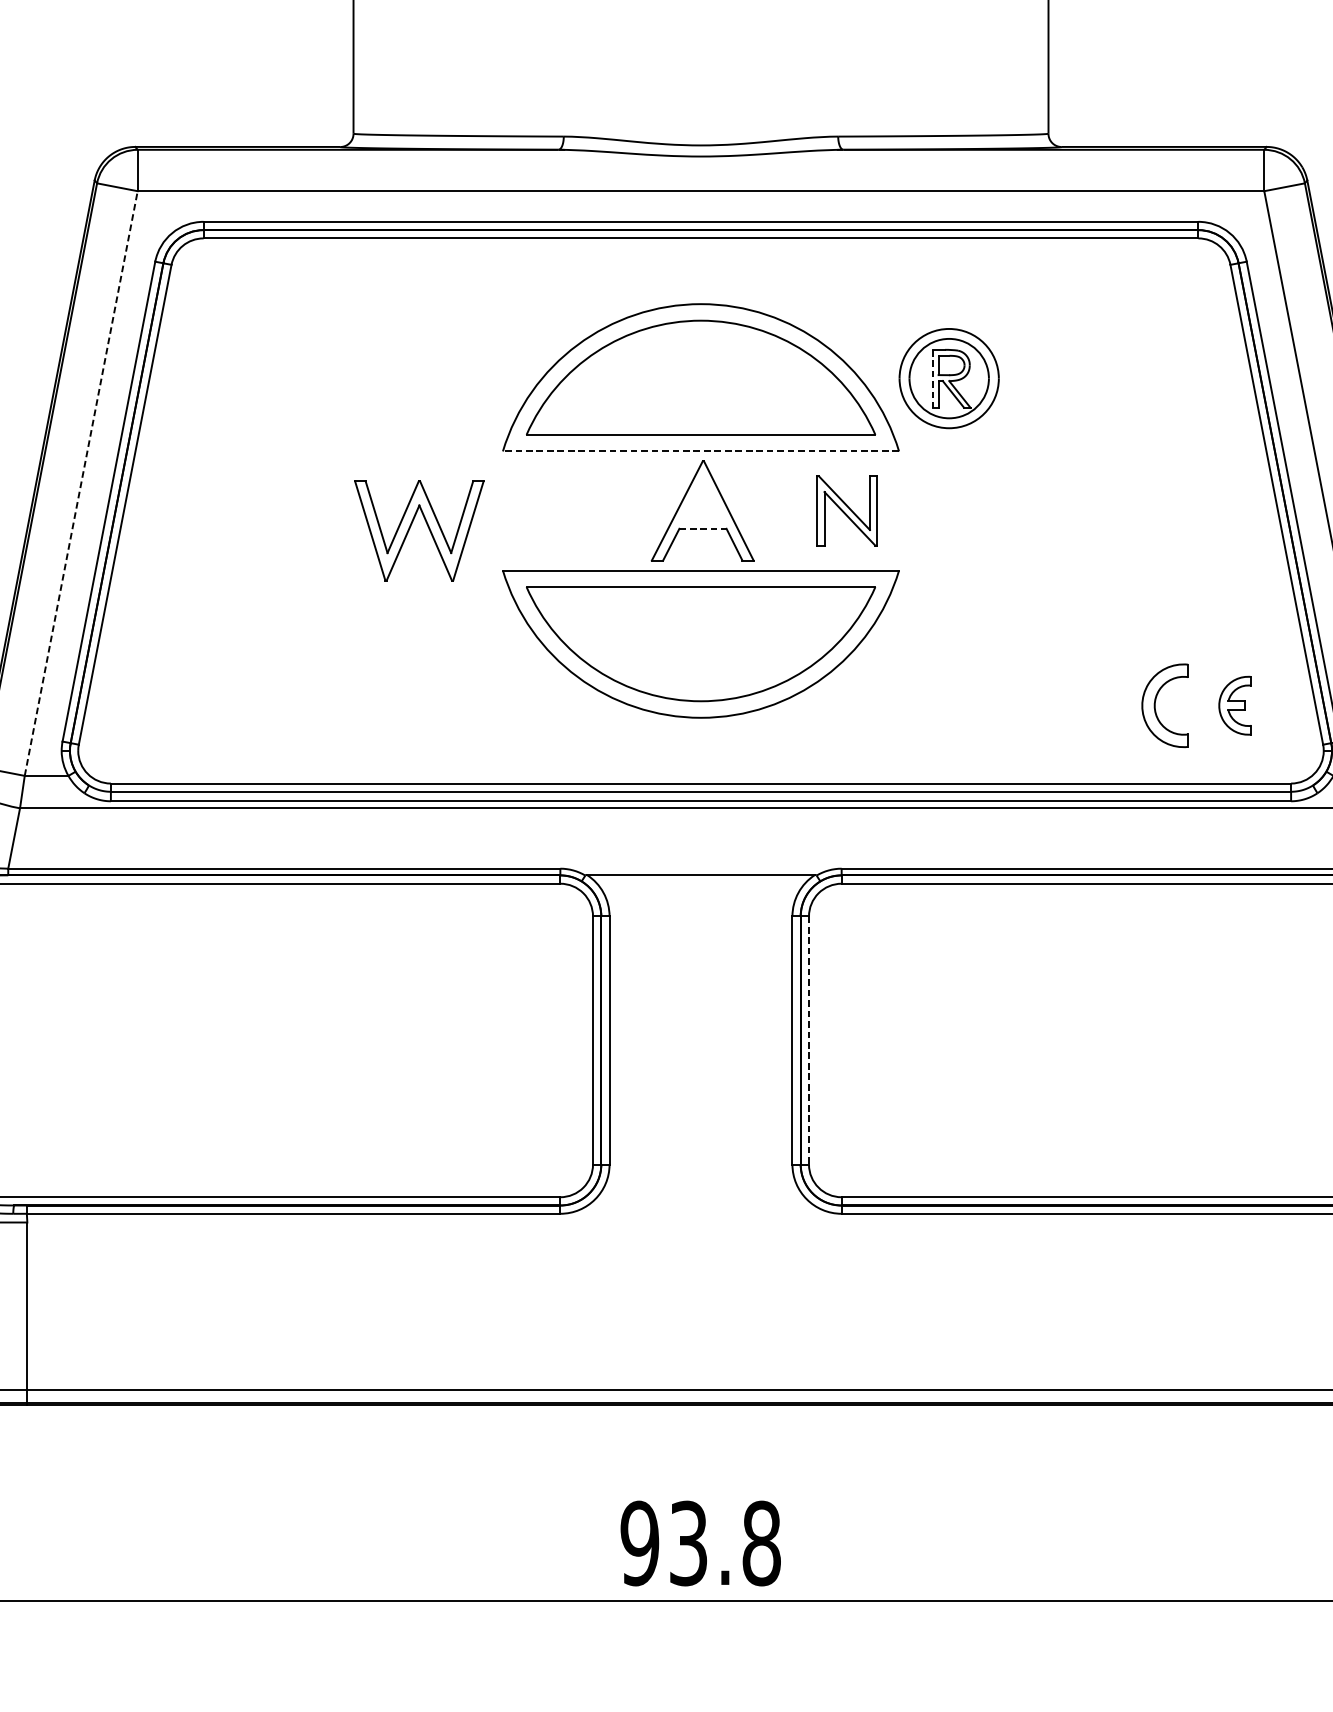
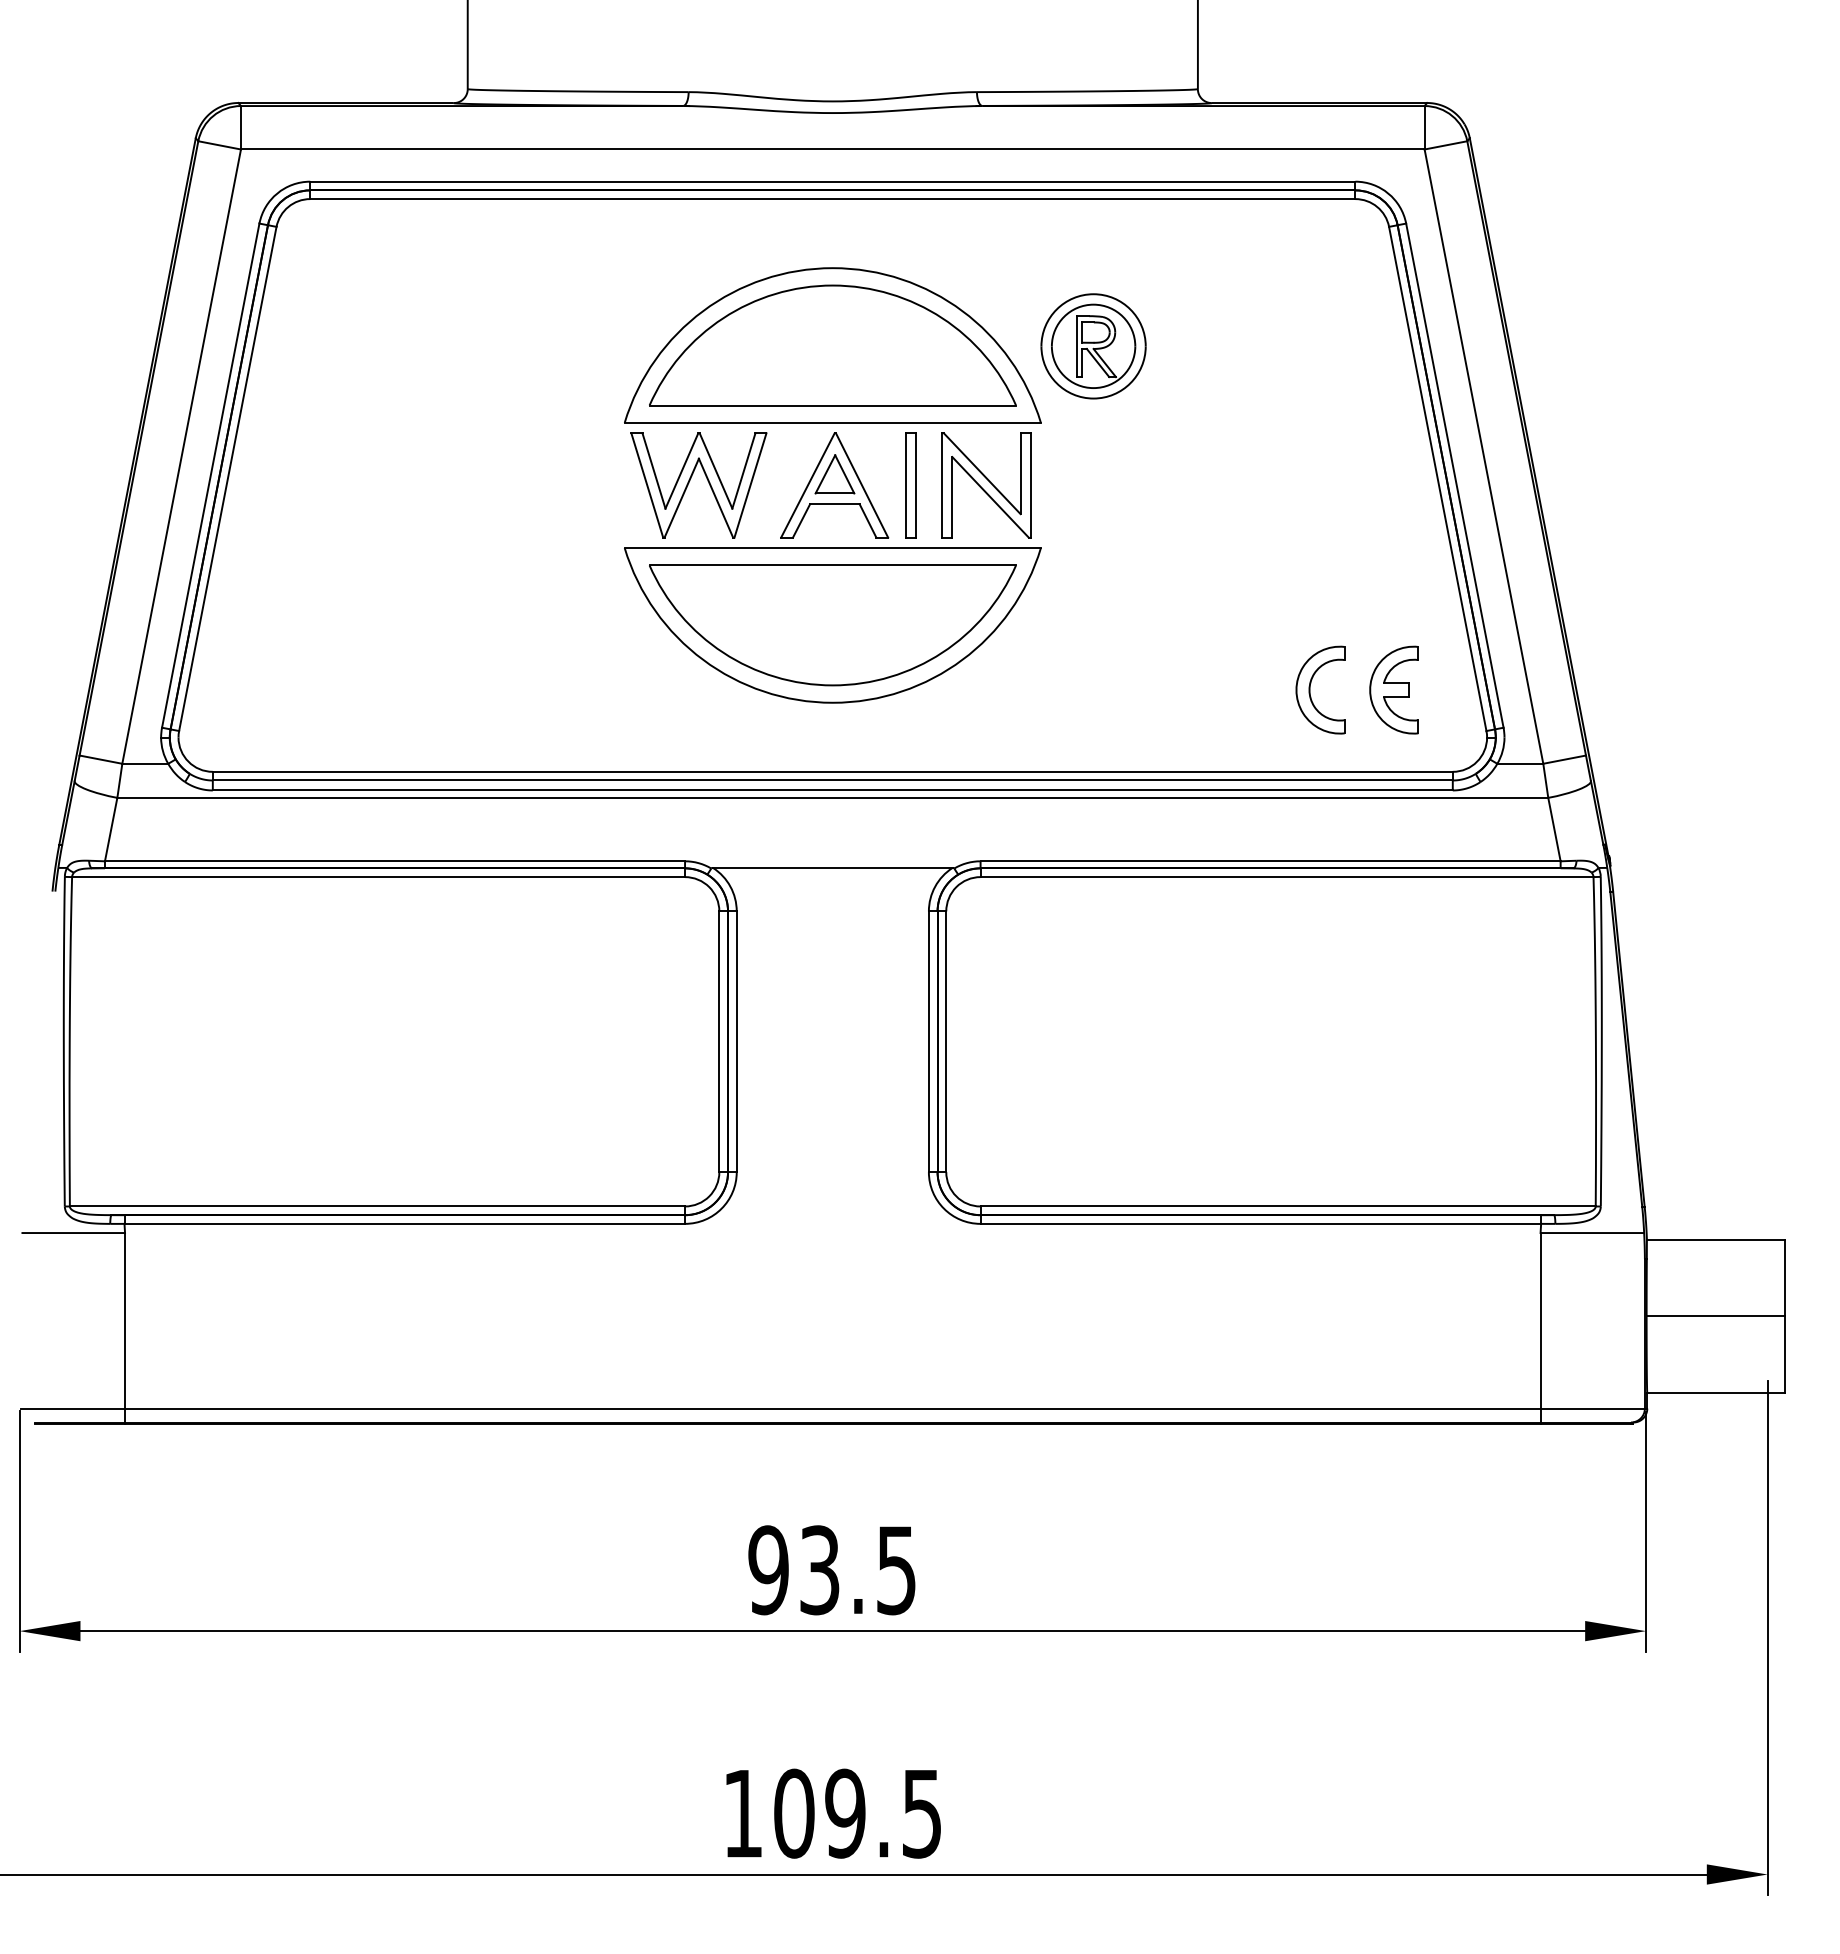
line: (932, 379) -> (1076, 347), dashed -> solid
line: (700, 451) -> (832, 422), dashed -> solid
line: (81, 483) -> (181, 456), dashed -> solid
part: (702, 500) -> (834, 474), added
part: (774, 511) -> (910, 485), added
part: (847, 511) -> (986, 485), size x1.43
part: (410, 529) -> (689, 483), moved
line: (702, 529) -> (834, 504), dashed -> solid
part: (1234, 705) -> (1393, 689), size x1.43
line: (809, 1041) -> (946, 1042), dashed -> solid
text: (761, 1543) -> (896, 1570), 93.8 -> 93.5

